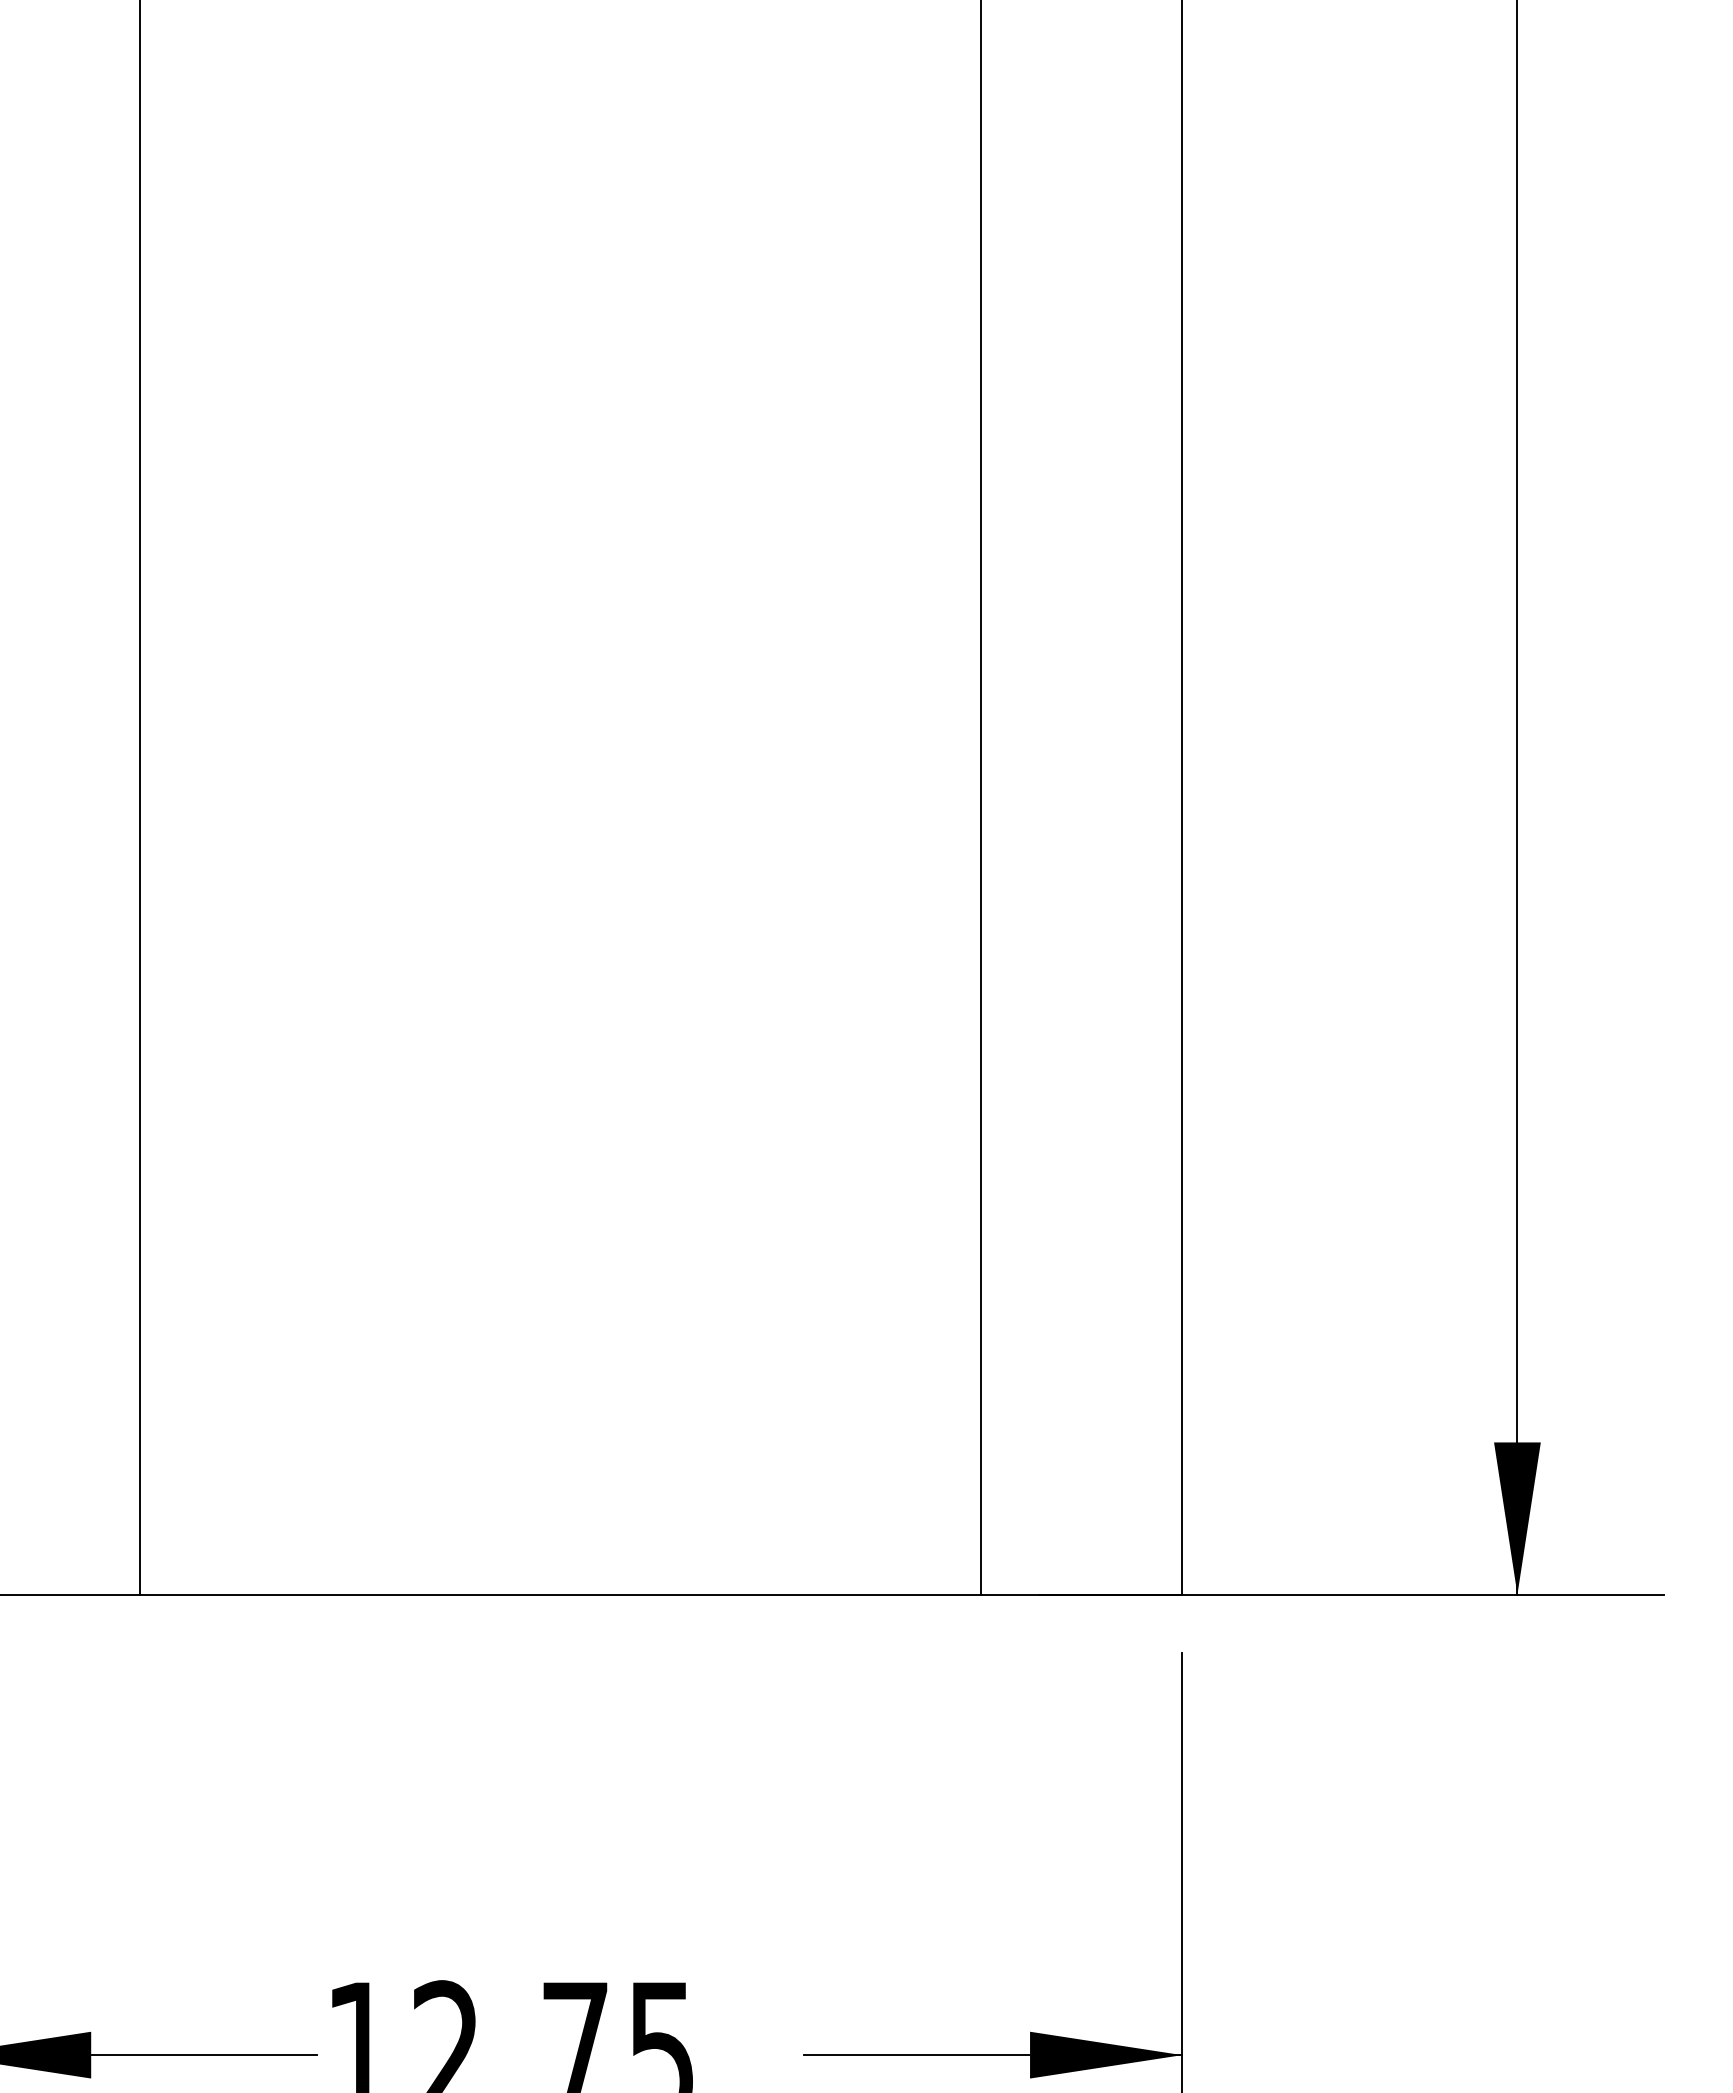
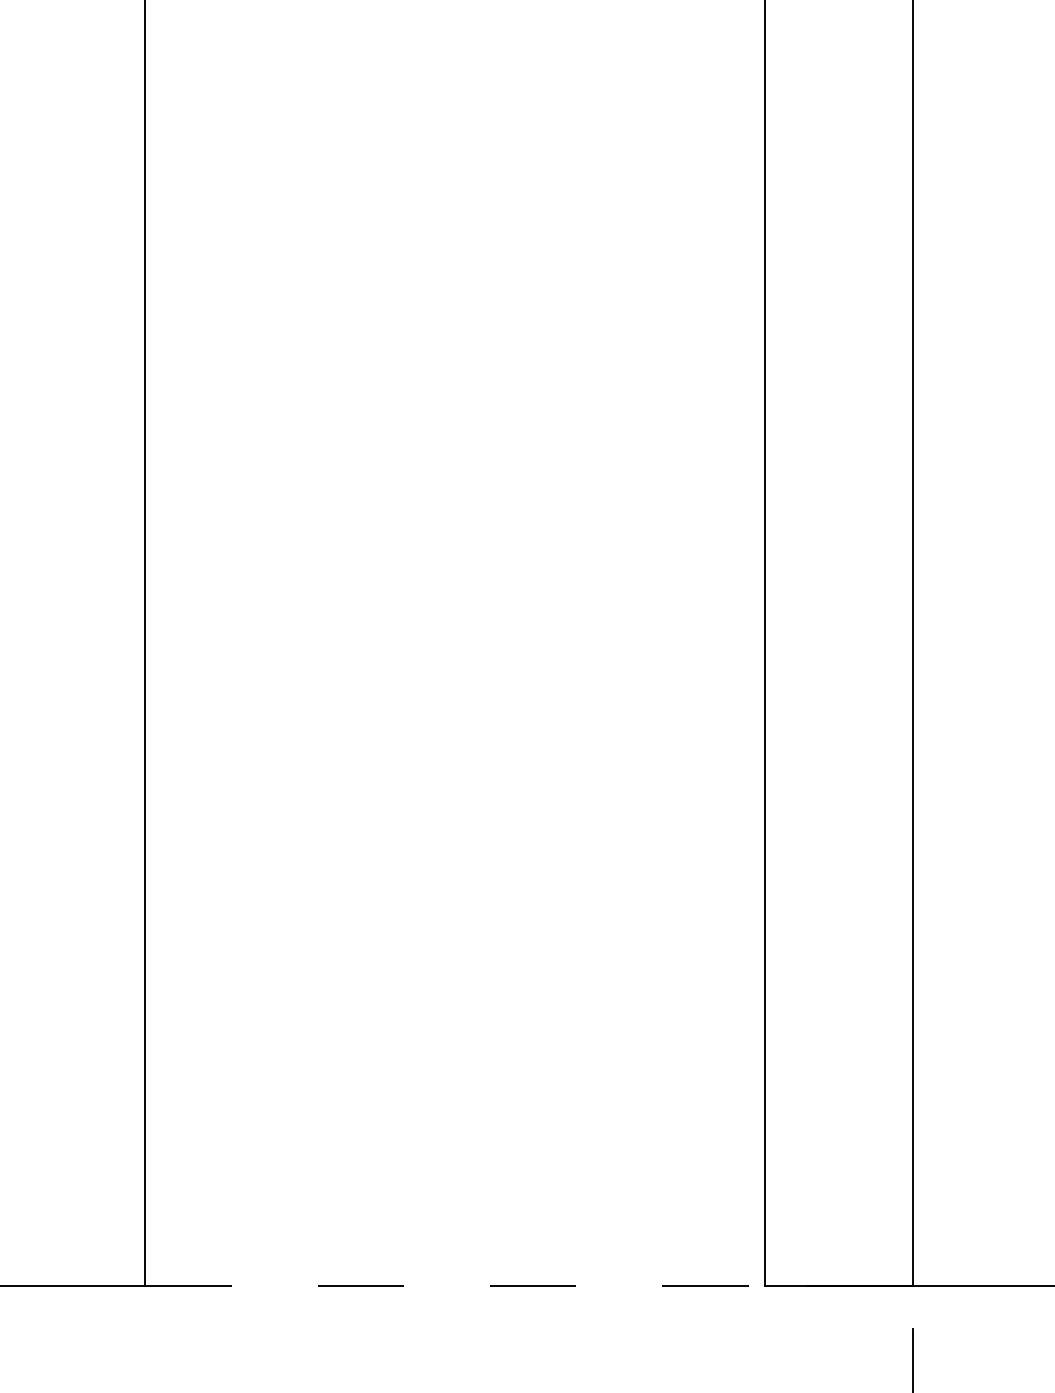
line: (561, 1594) -> (455, 1286), solid -> dashed

